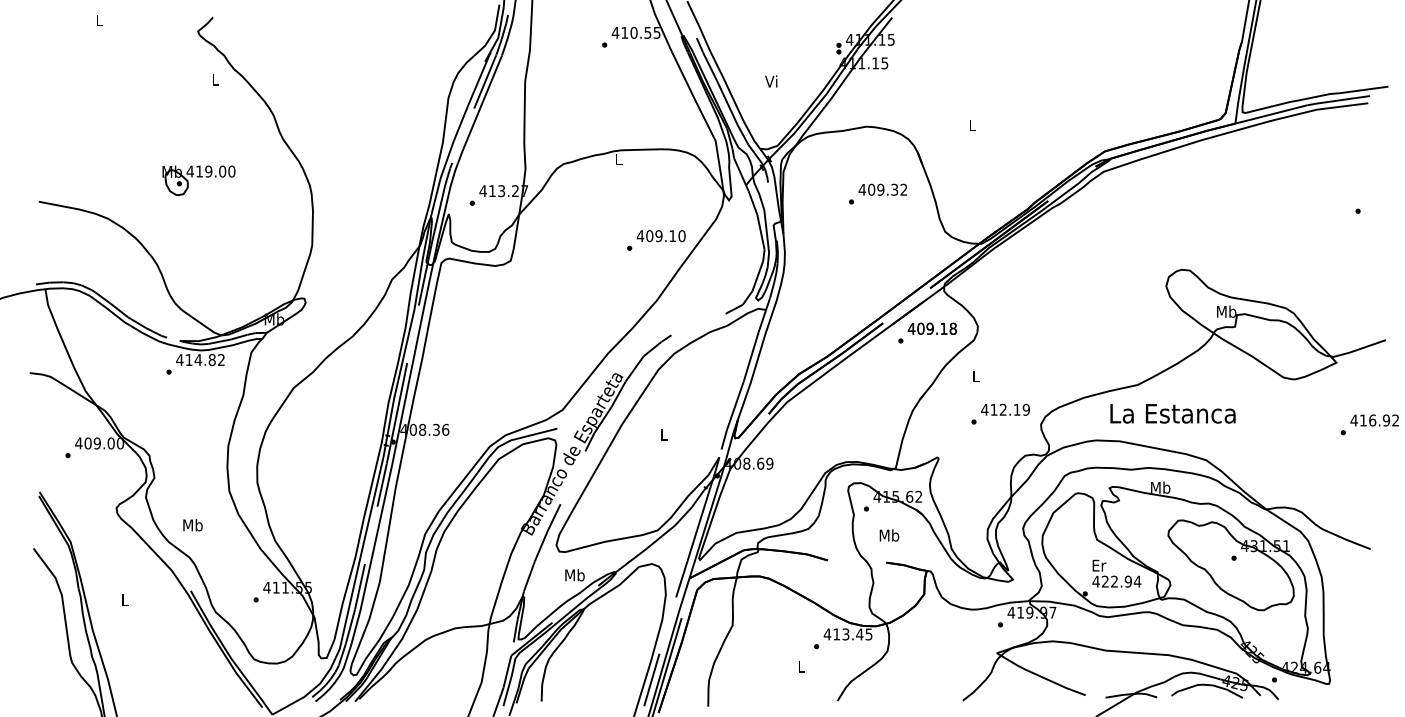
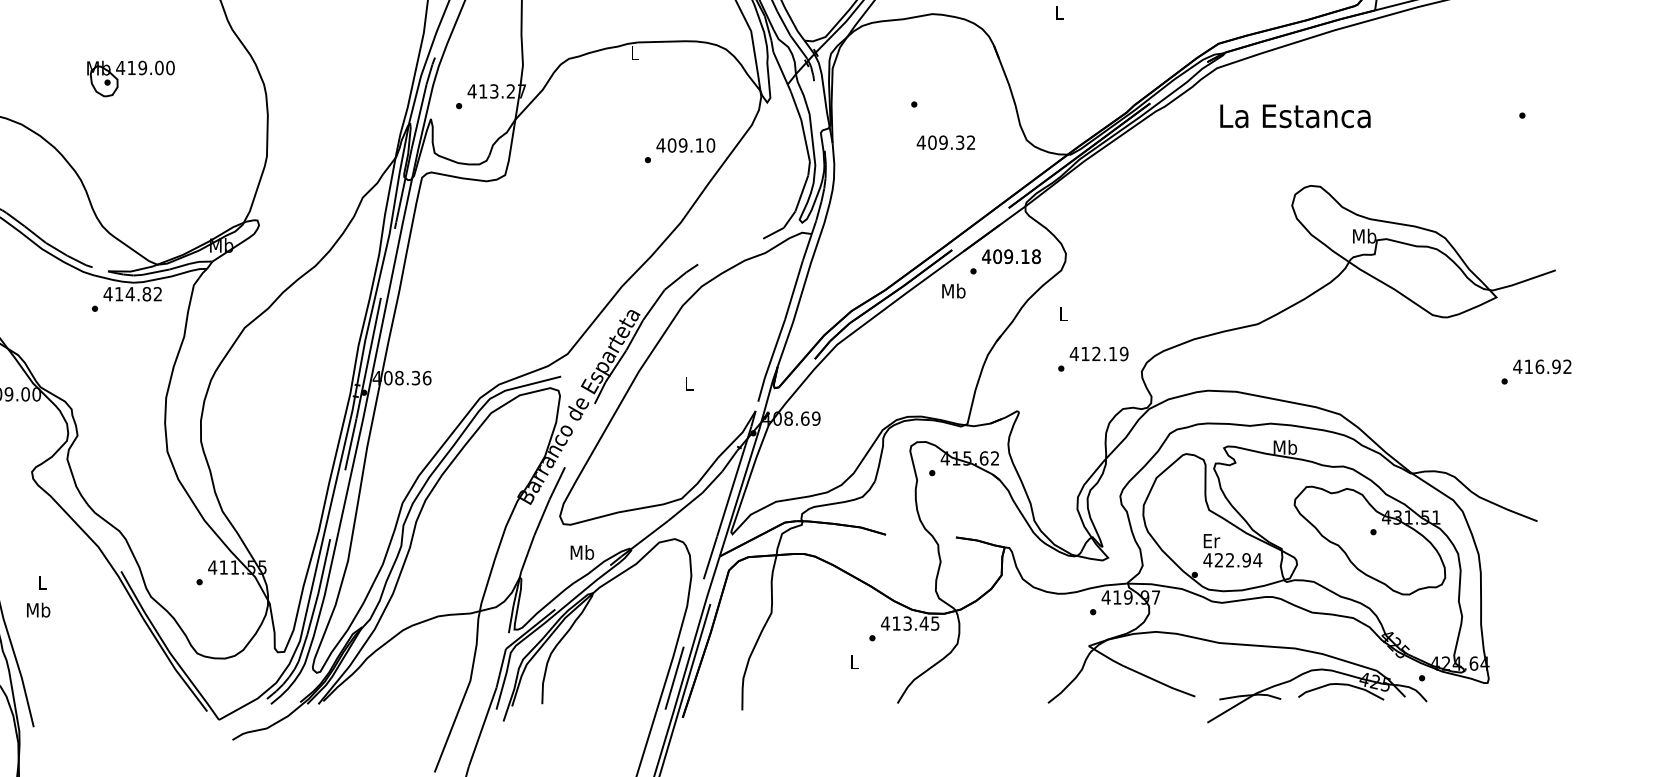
text: (882, 189) -> (945, 142), moved
text: (1172, 413) -> (1294, 115), moved
text: (192, 525) -> (37, 610), moved
text: (889, 535) -> (953, 291), moved

